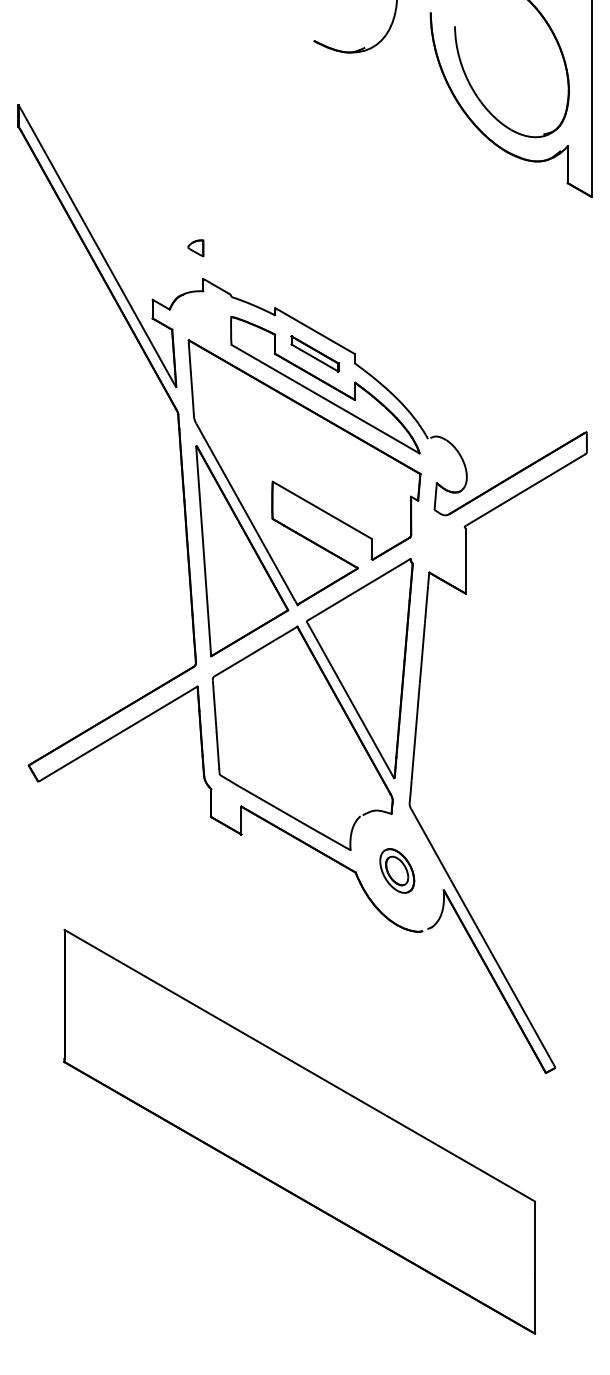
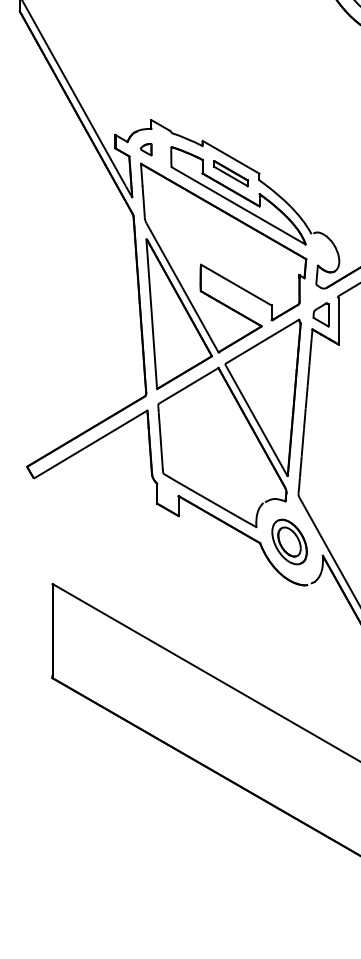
part: (195, 248) -> (145, 149), moved
part: (440, 552) -> (320, 315), added
part: (397, 870) -> (289, 541), size x1.43

